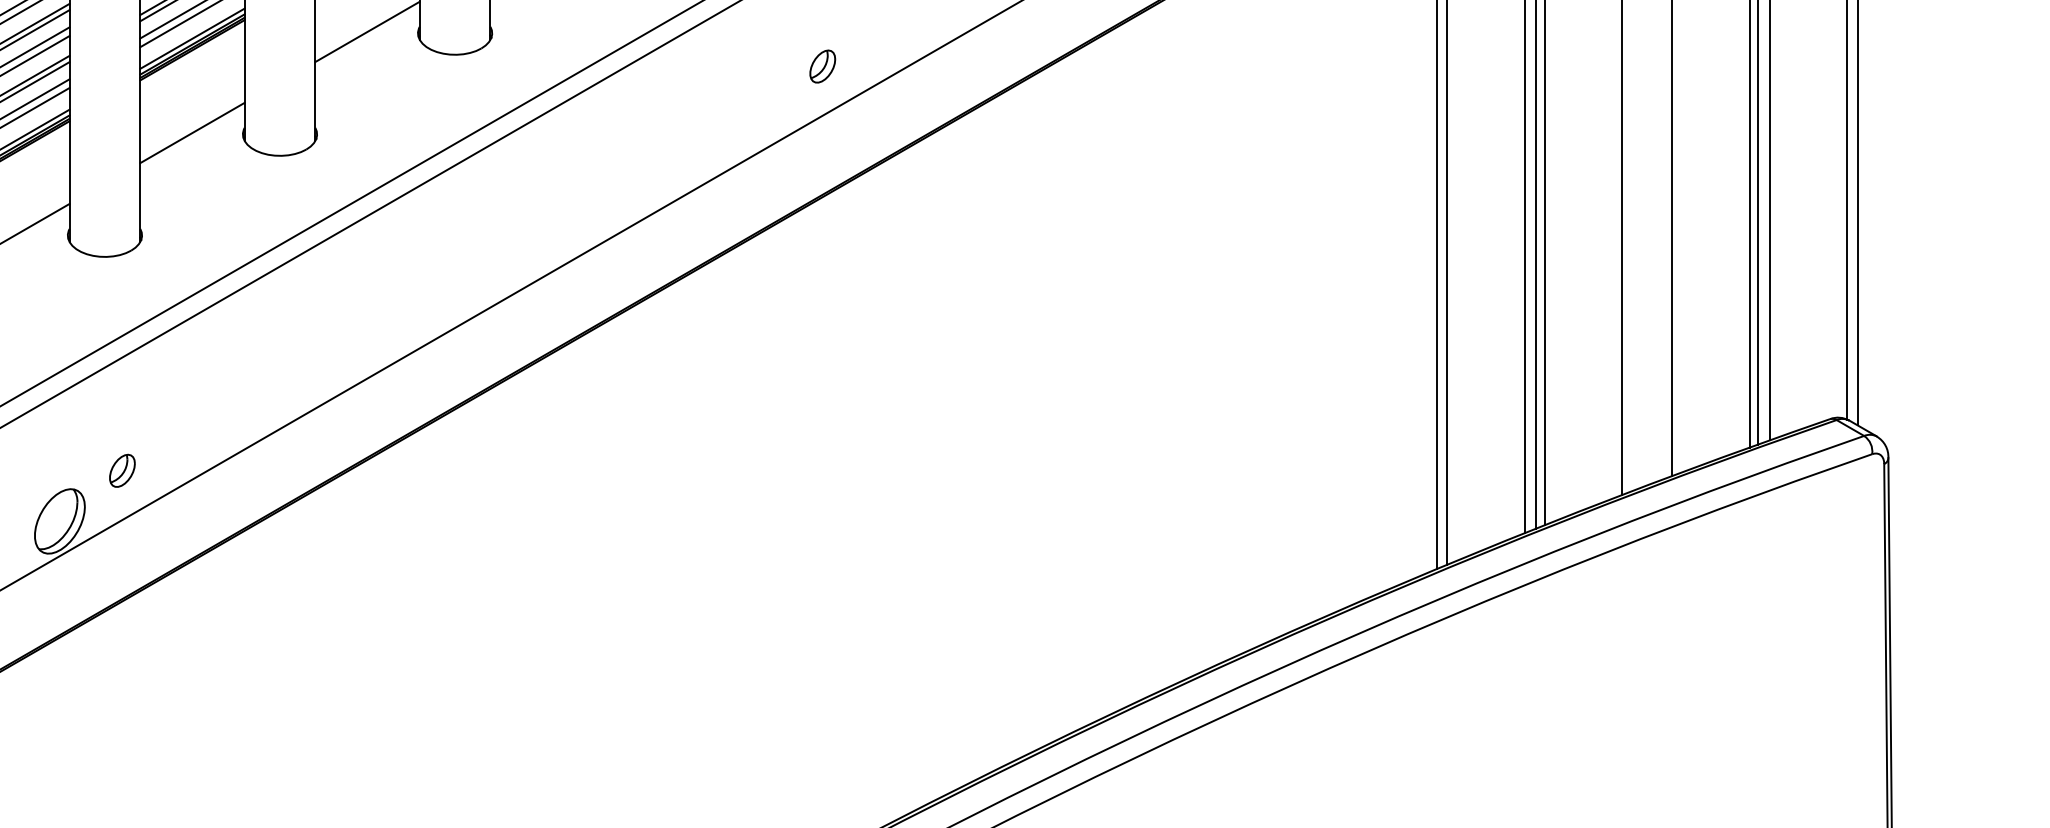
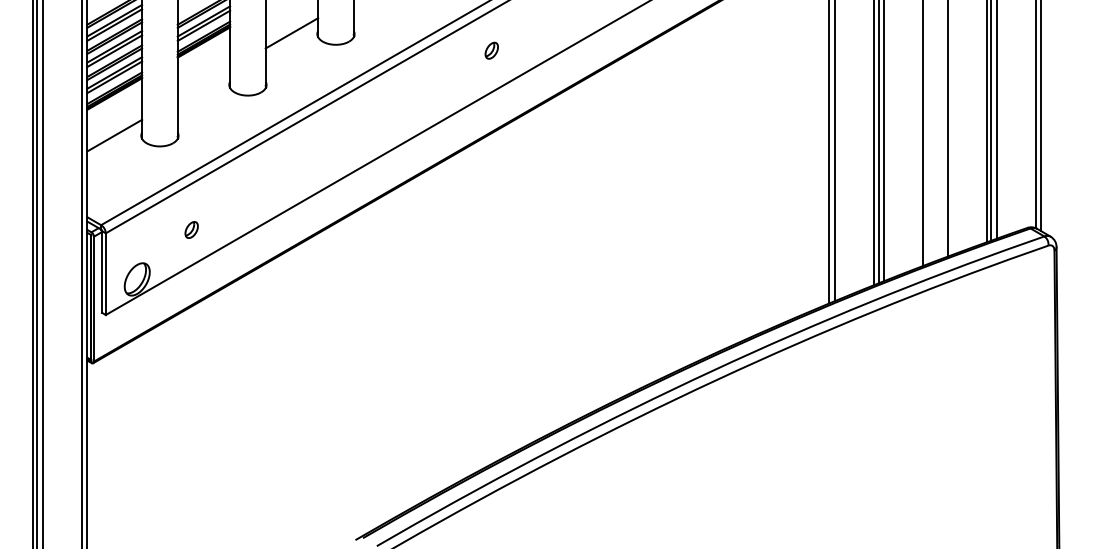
part: (822, 66) -> (491, 50), moved
line: (191, 133) -> (203, 84), removed
part: (122, 469) -> (191, 229), moved

